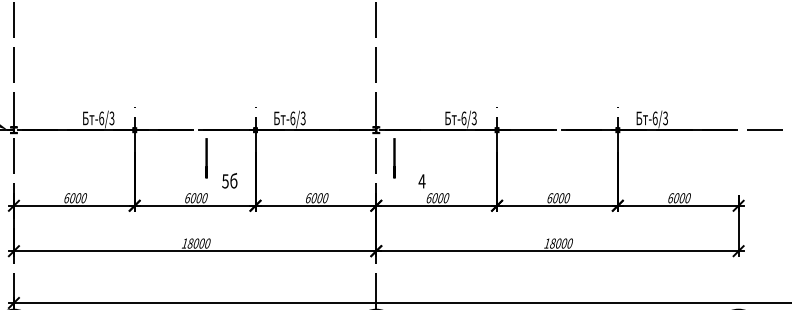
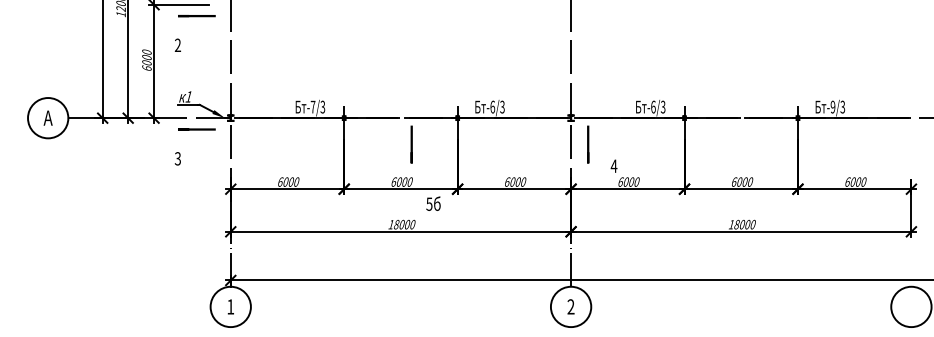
text: (100, 117) -> (312, 106), -6/3 -> -7/3
text: (654, 117) -> (832, 106), -6/3 -> -9/3
text: (229, 180) -> (433, 203), moved

